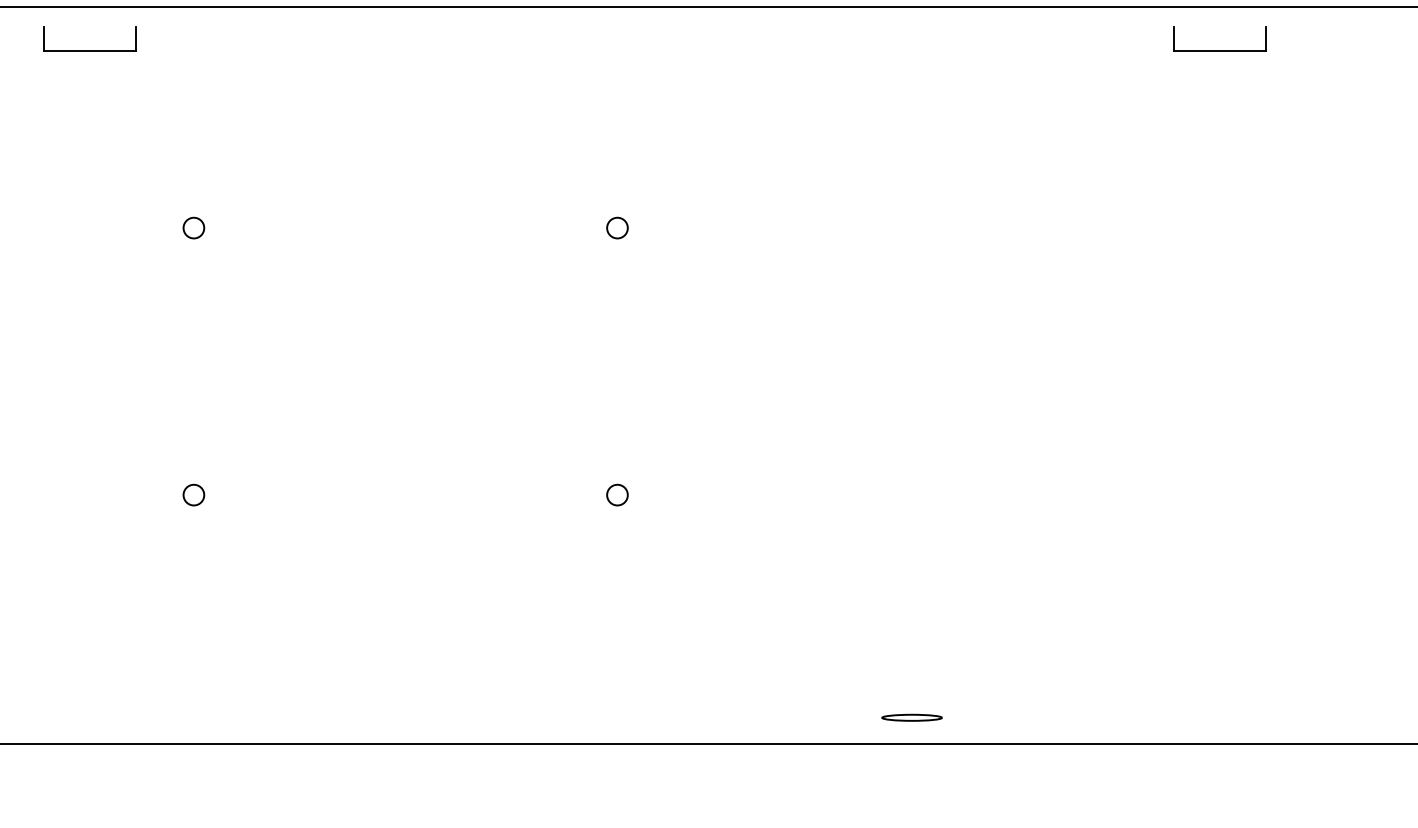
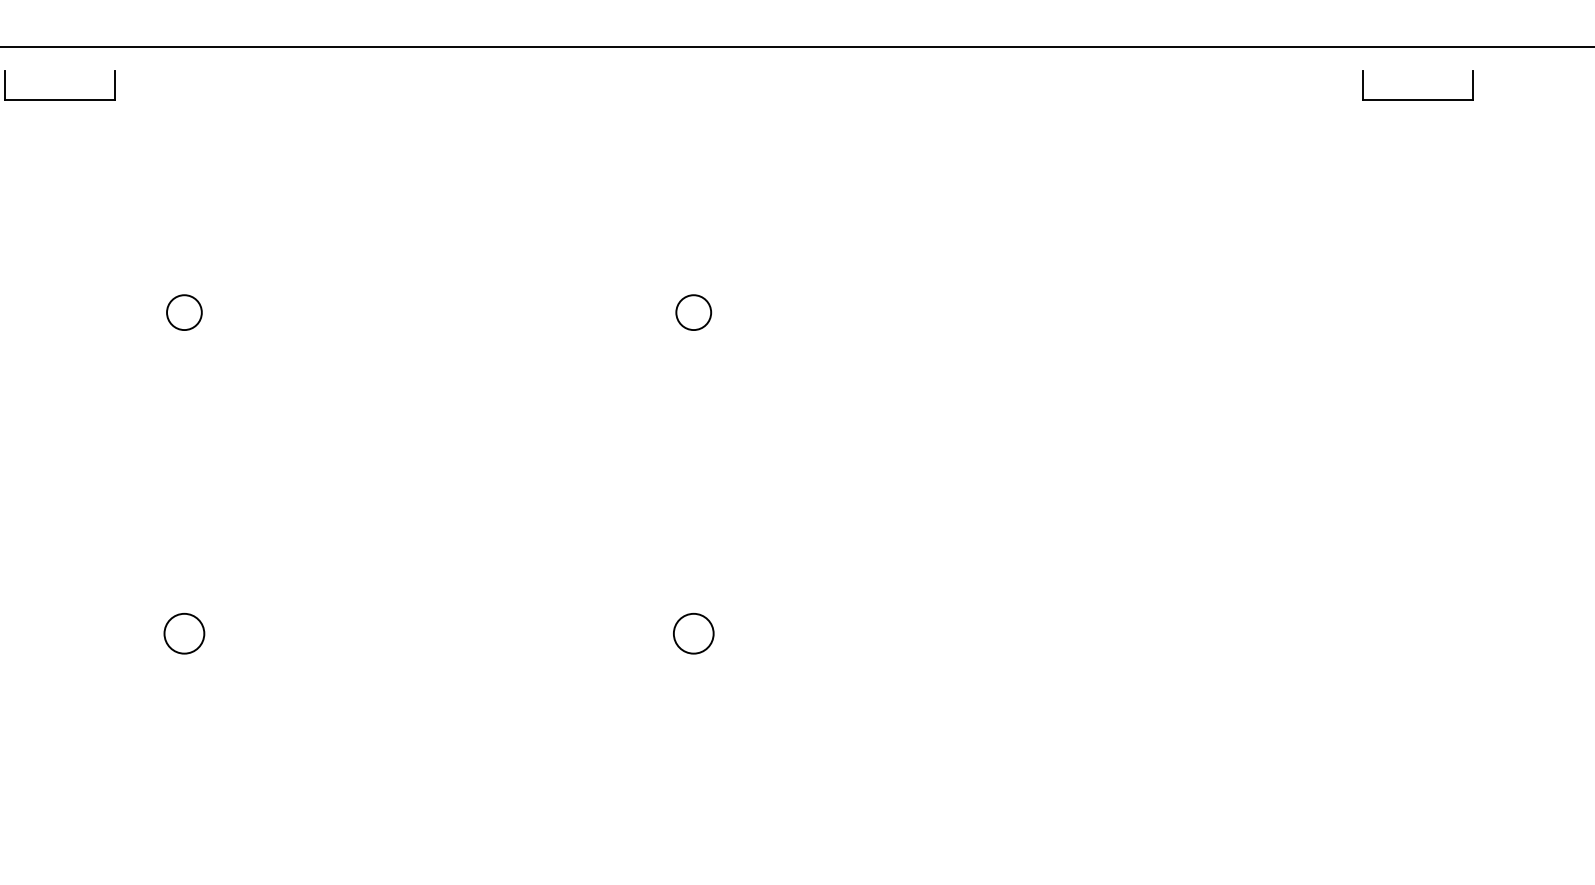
circle: (193, 227) -> (183, 311), size x1.4
circle: (617, 227) -> (693, 311), size x1.4
circle: (193, 494) -> (183, 632), size x1.6
circle: (617, 494) -> (693, 632), size x1.6

